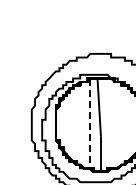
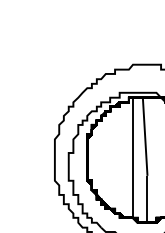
line: (90, 123) -> (133, 157), dashed -> solid

